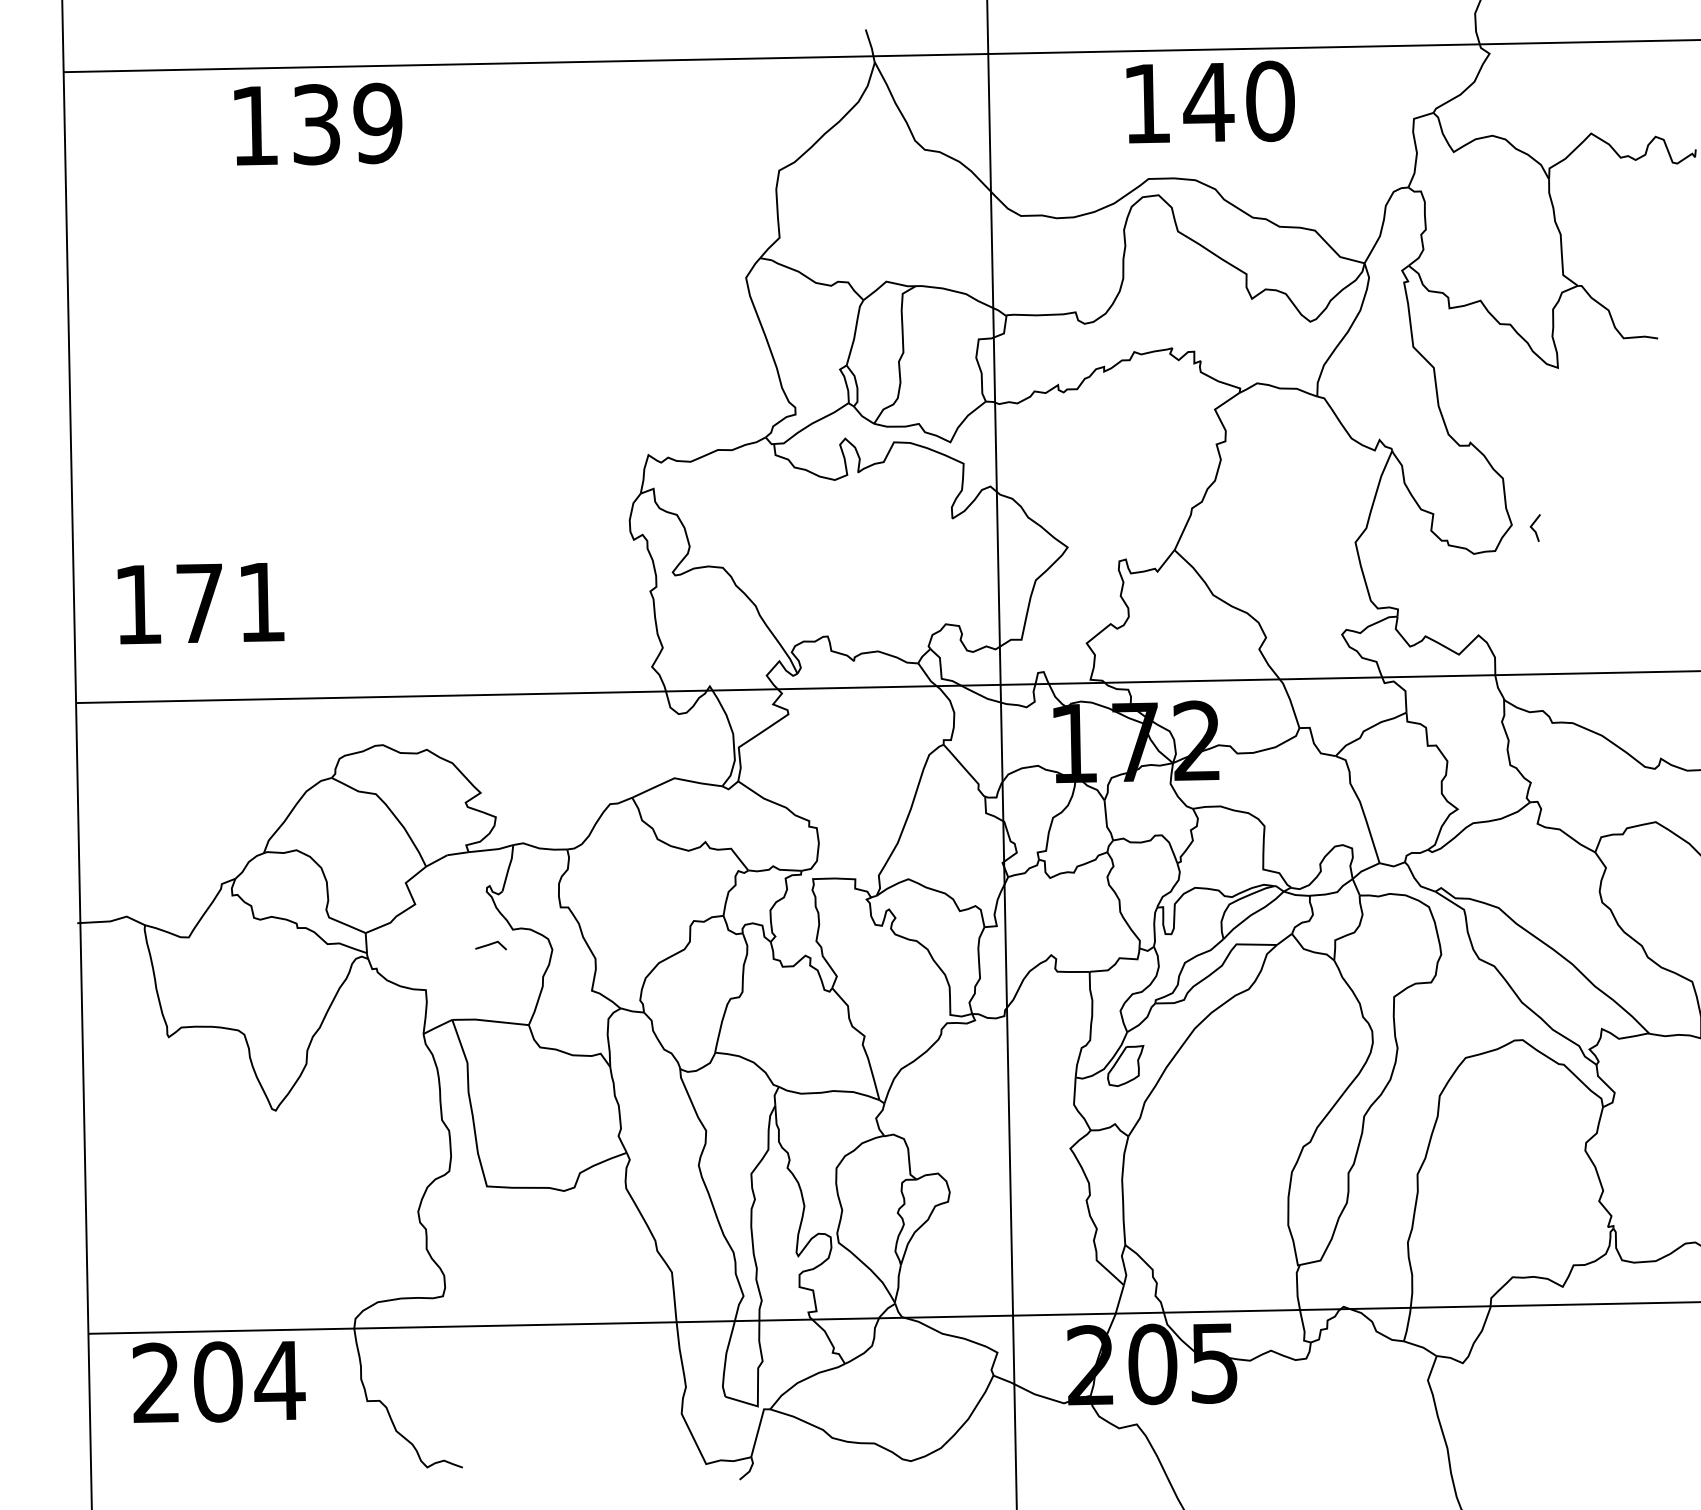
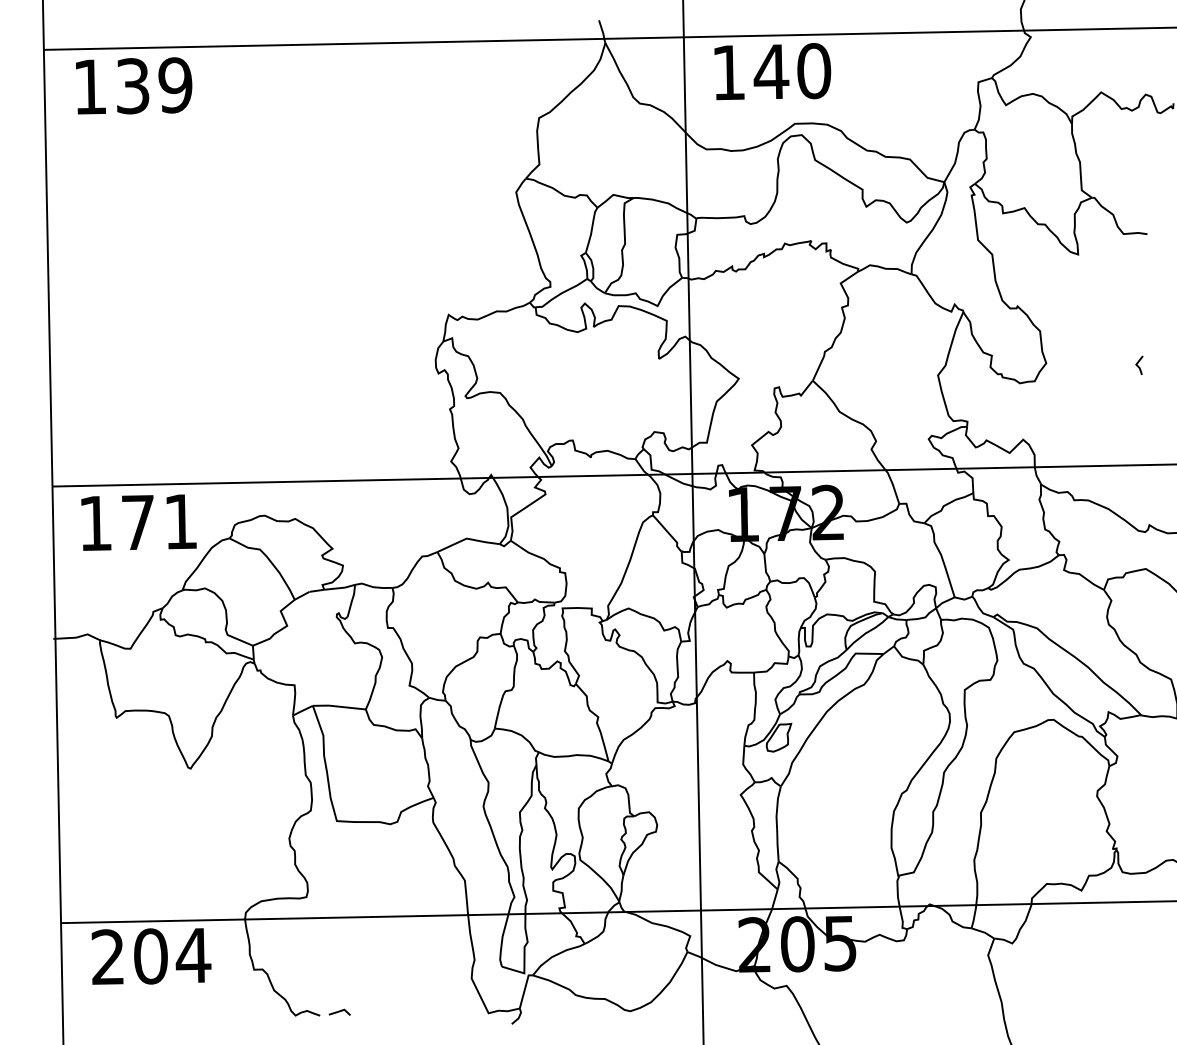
text: (1210, 101) -> (772, 71), moved
text: (318, 123) -> (134, 85), moved
line: (1533, 528) -> (1138, 365), moved
text: (200, 603) -> (138, 522), moved
line: (490, 944) -> (339, 1011), moved

